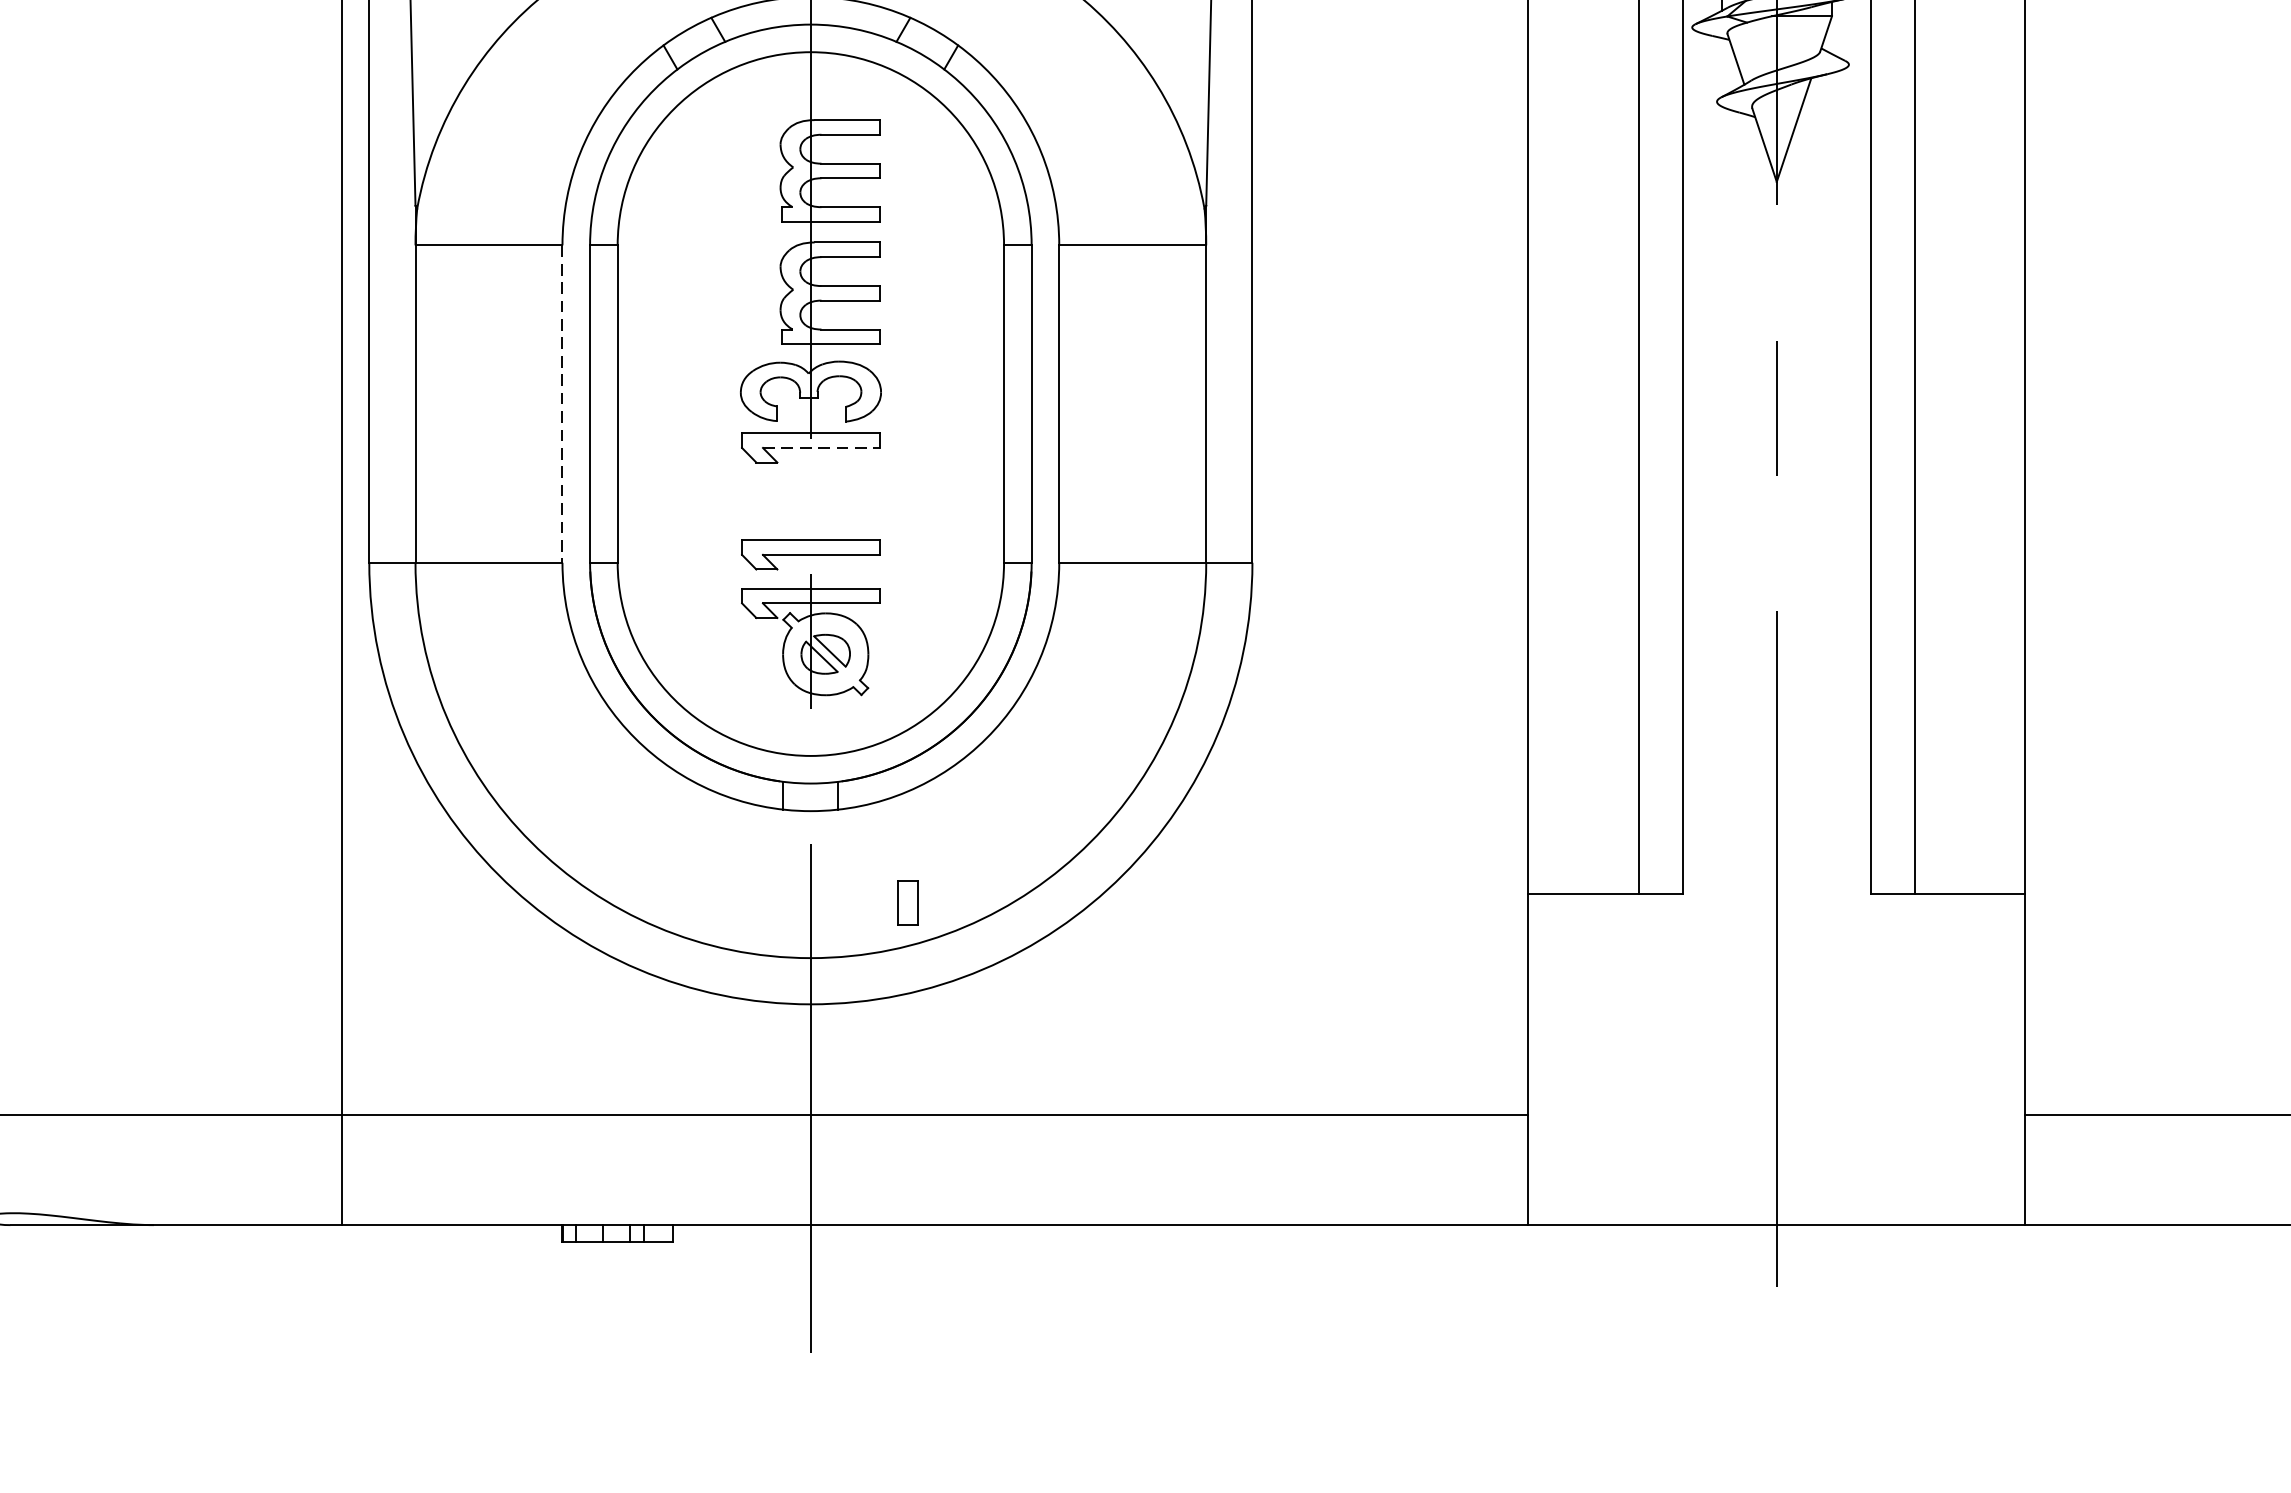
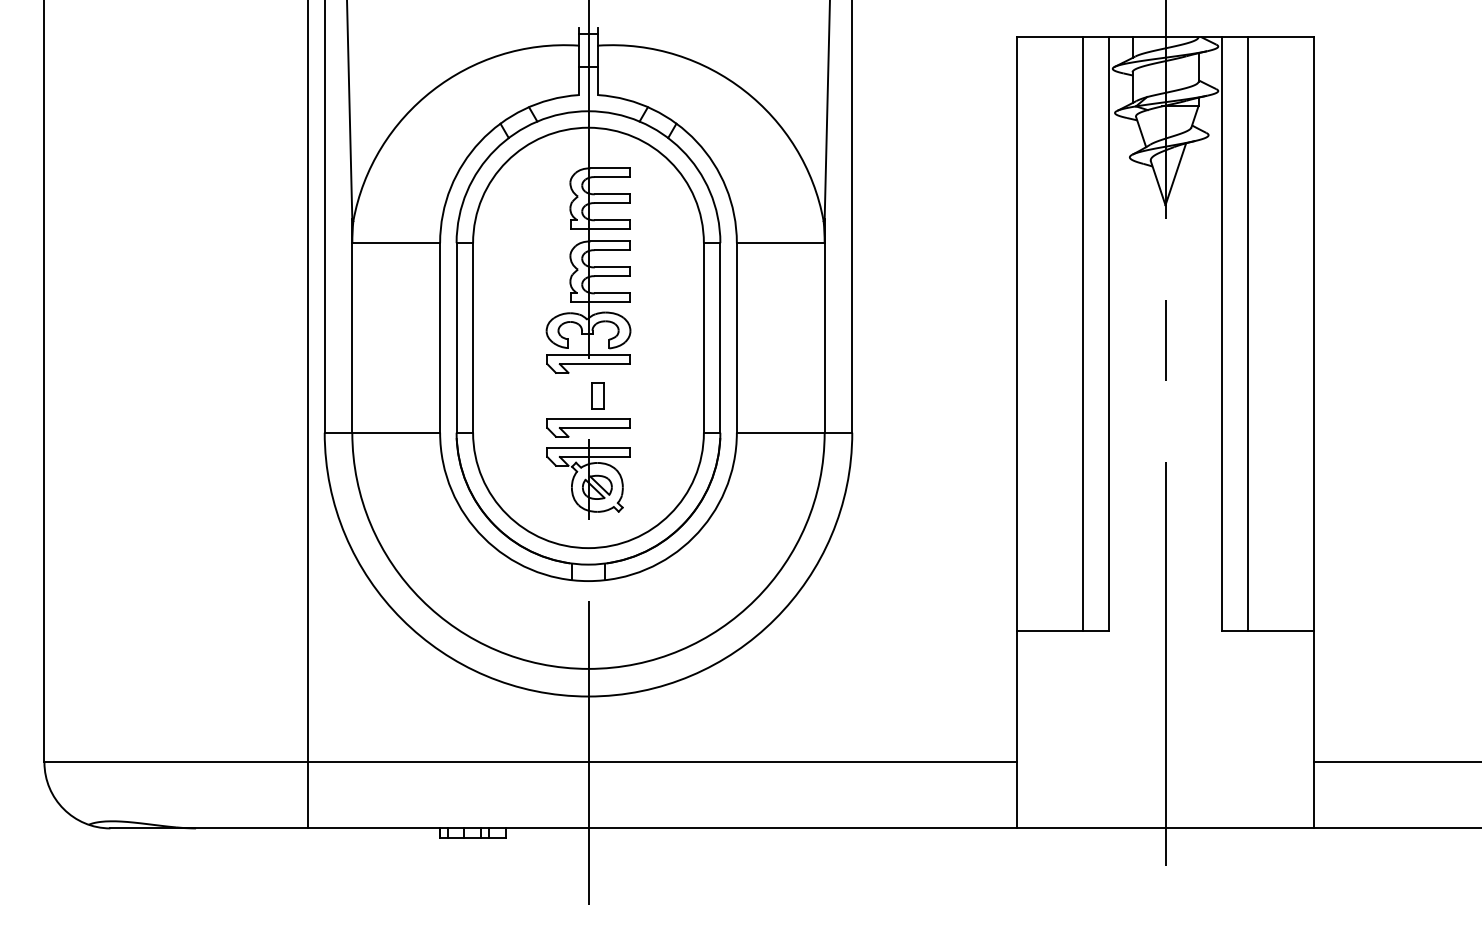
line: (563, 403) -> (440, 337), dashed -> solid
line: (822, 448) -> (595, 364), dashed -> solid
part: (907, 902) -> (597, 395), moved

